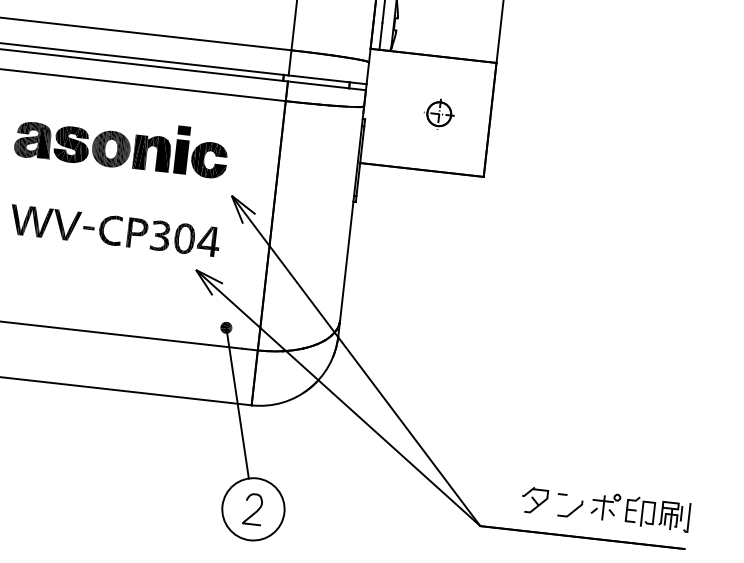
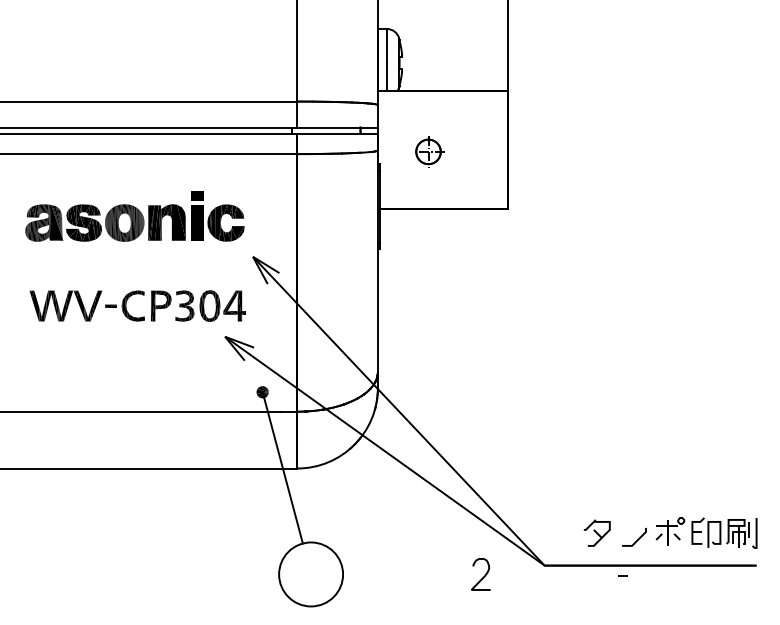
part: (440, 113) -> (429, 151), moved
line: (562, 494) -> (622, 575), moved
curve: (255, 511) -> (483, 576), moved

